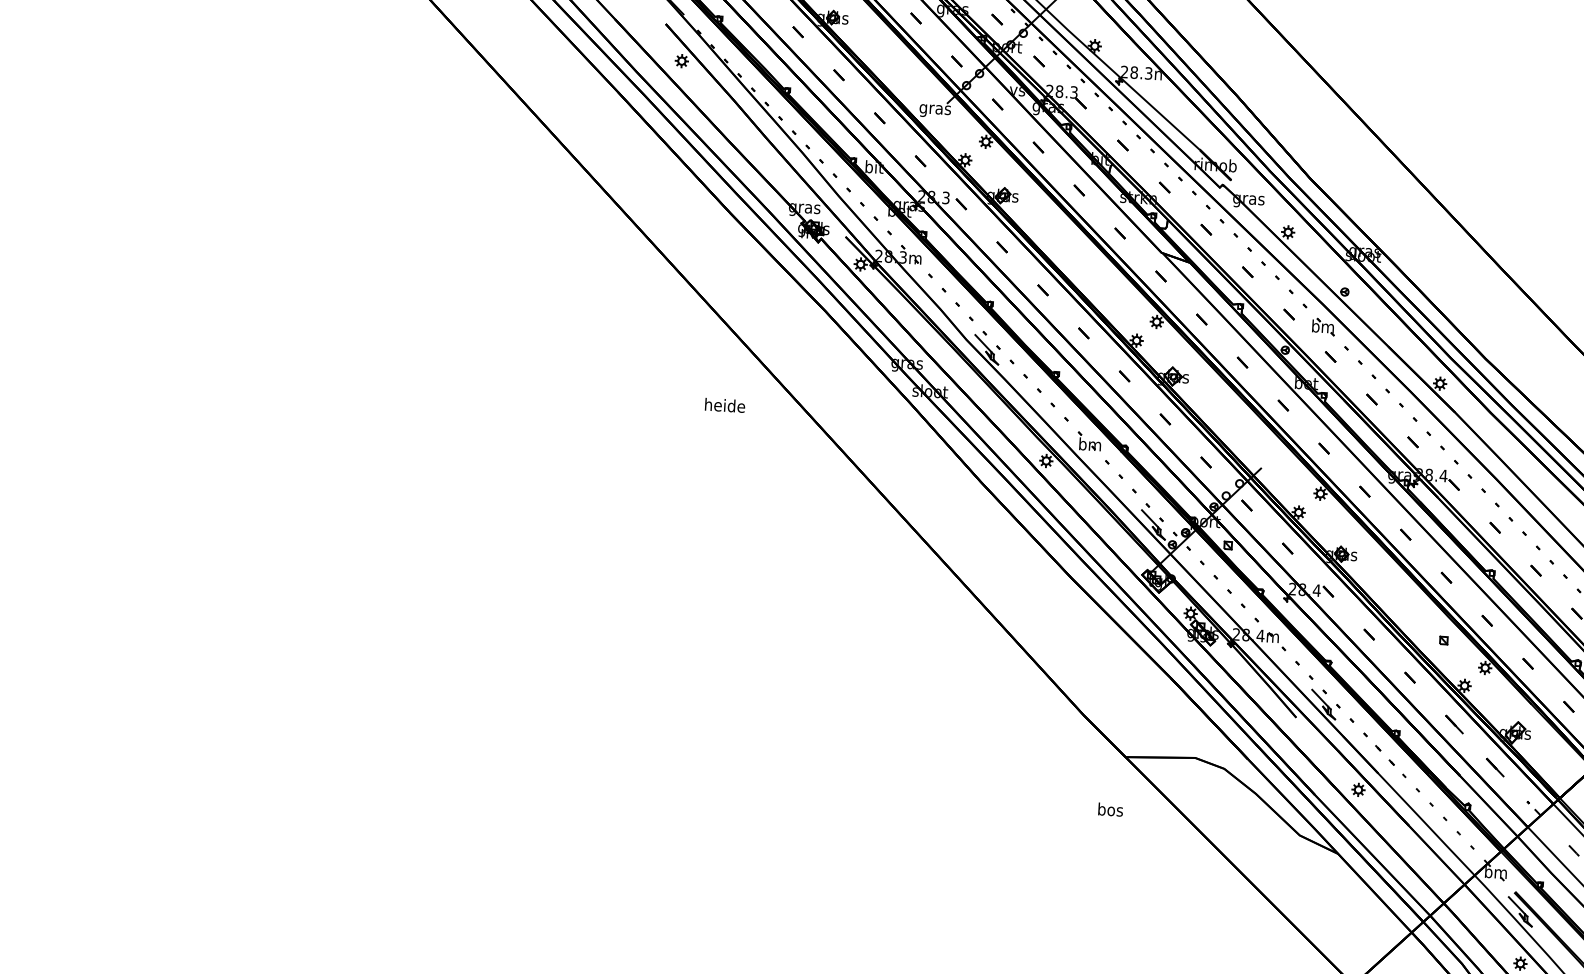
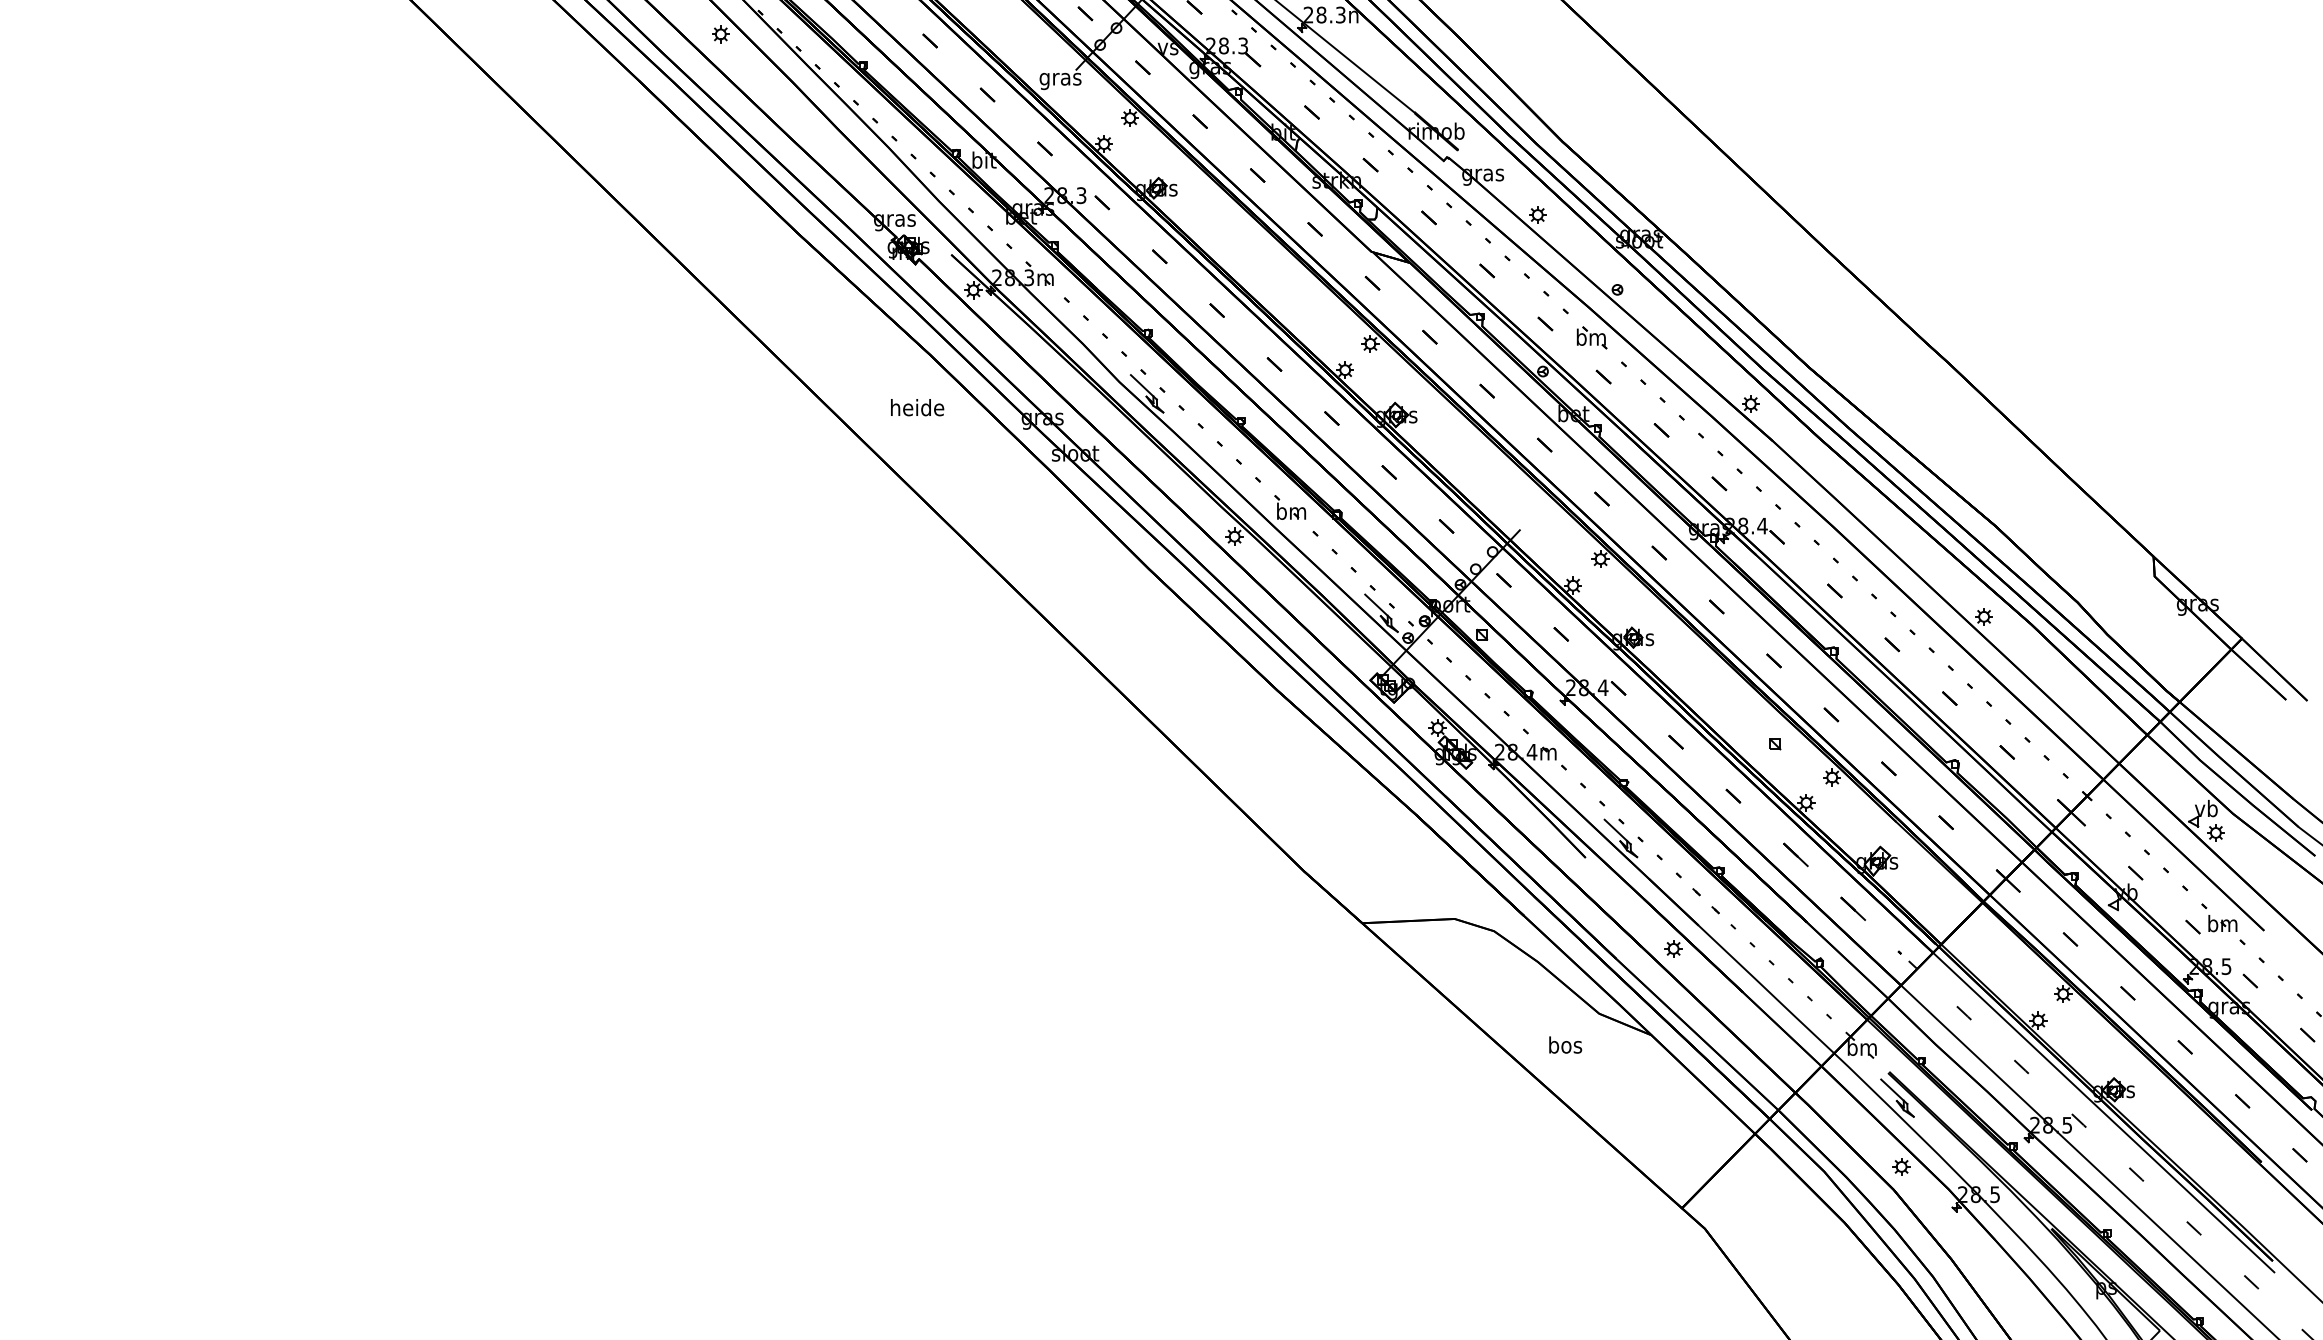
text: (725, 405) -> (917, 407), moved
text: (1110, 809) -> (1565, 1044), moved

